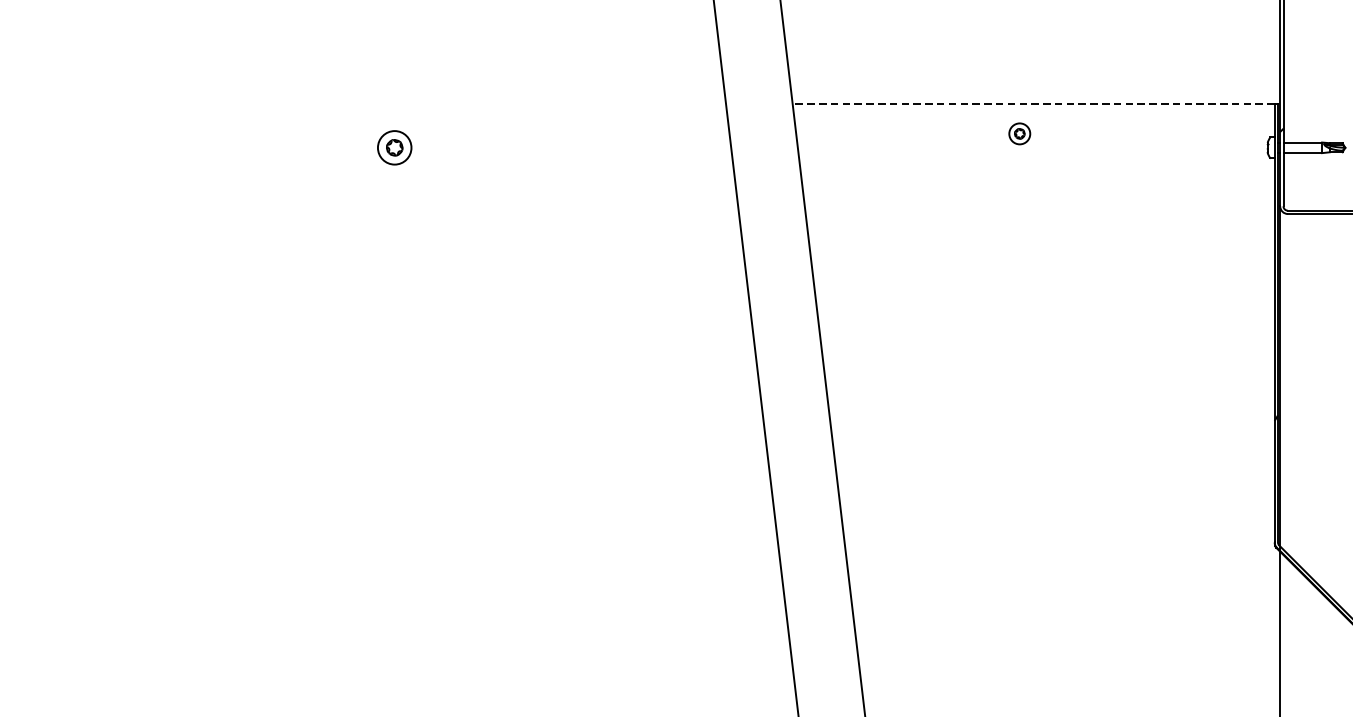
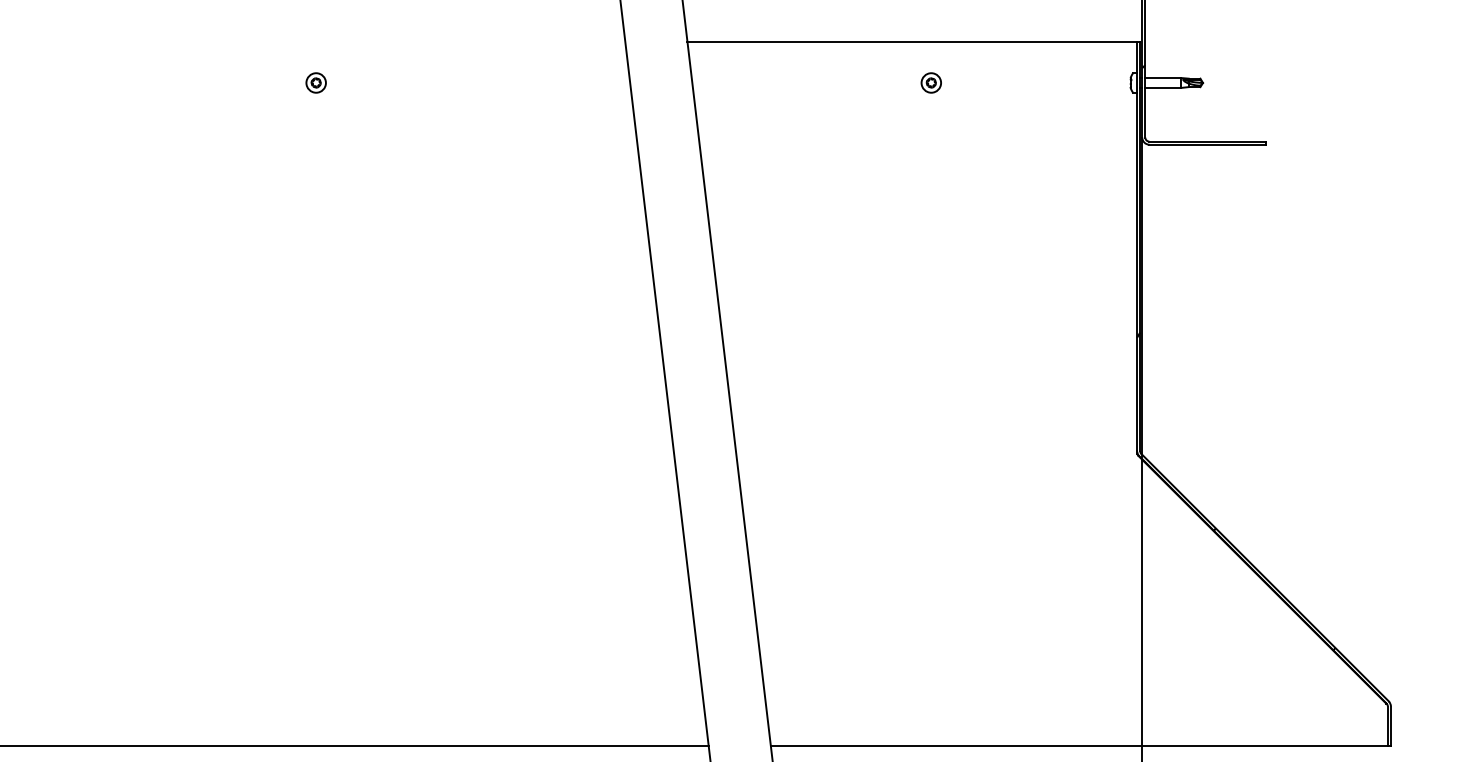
line: (1033, 103) -> (912, 41), dashed -> solid
part: (1018, 133) -> (930, 82), moved
part: (393, 147) -> (315, 82), size x0.62

